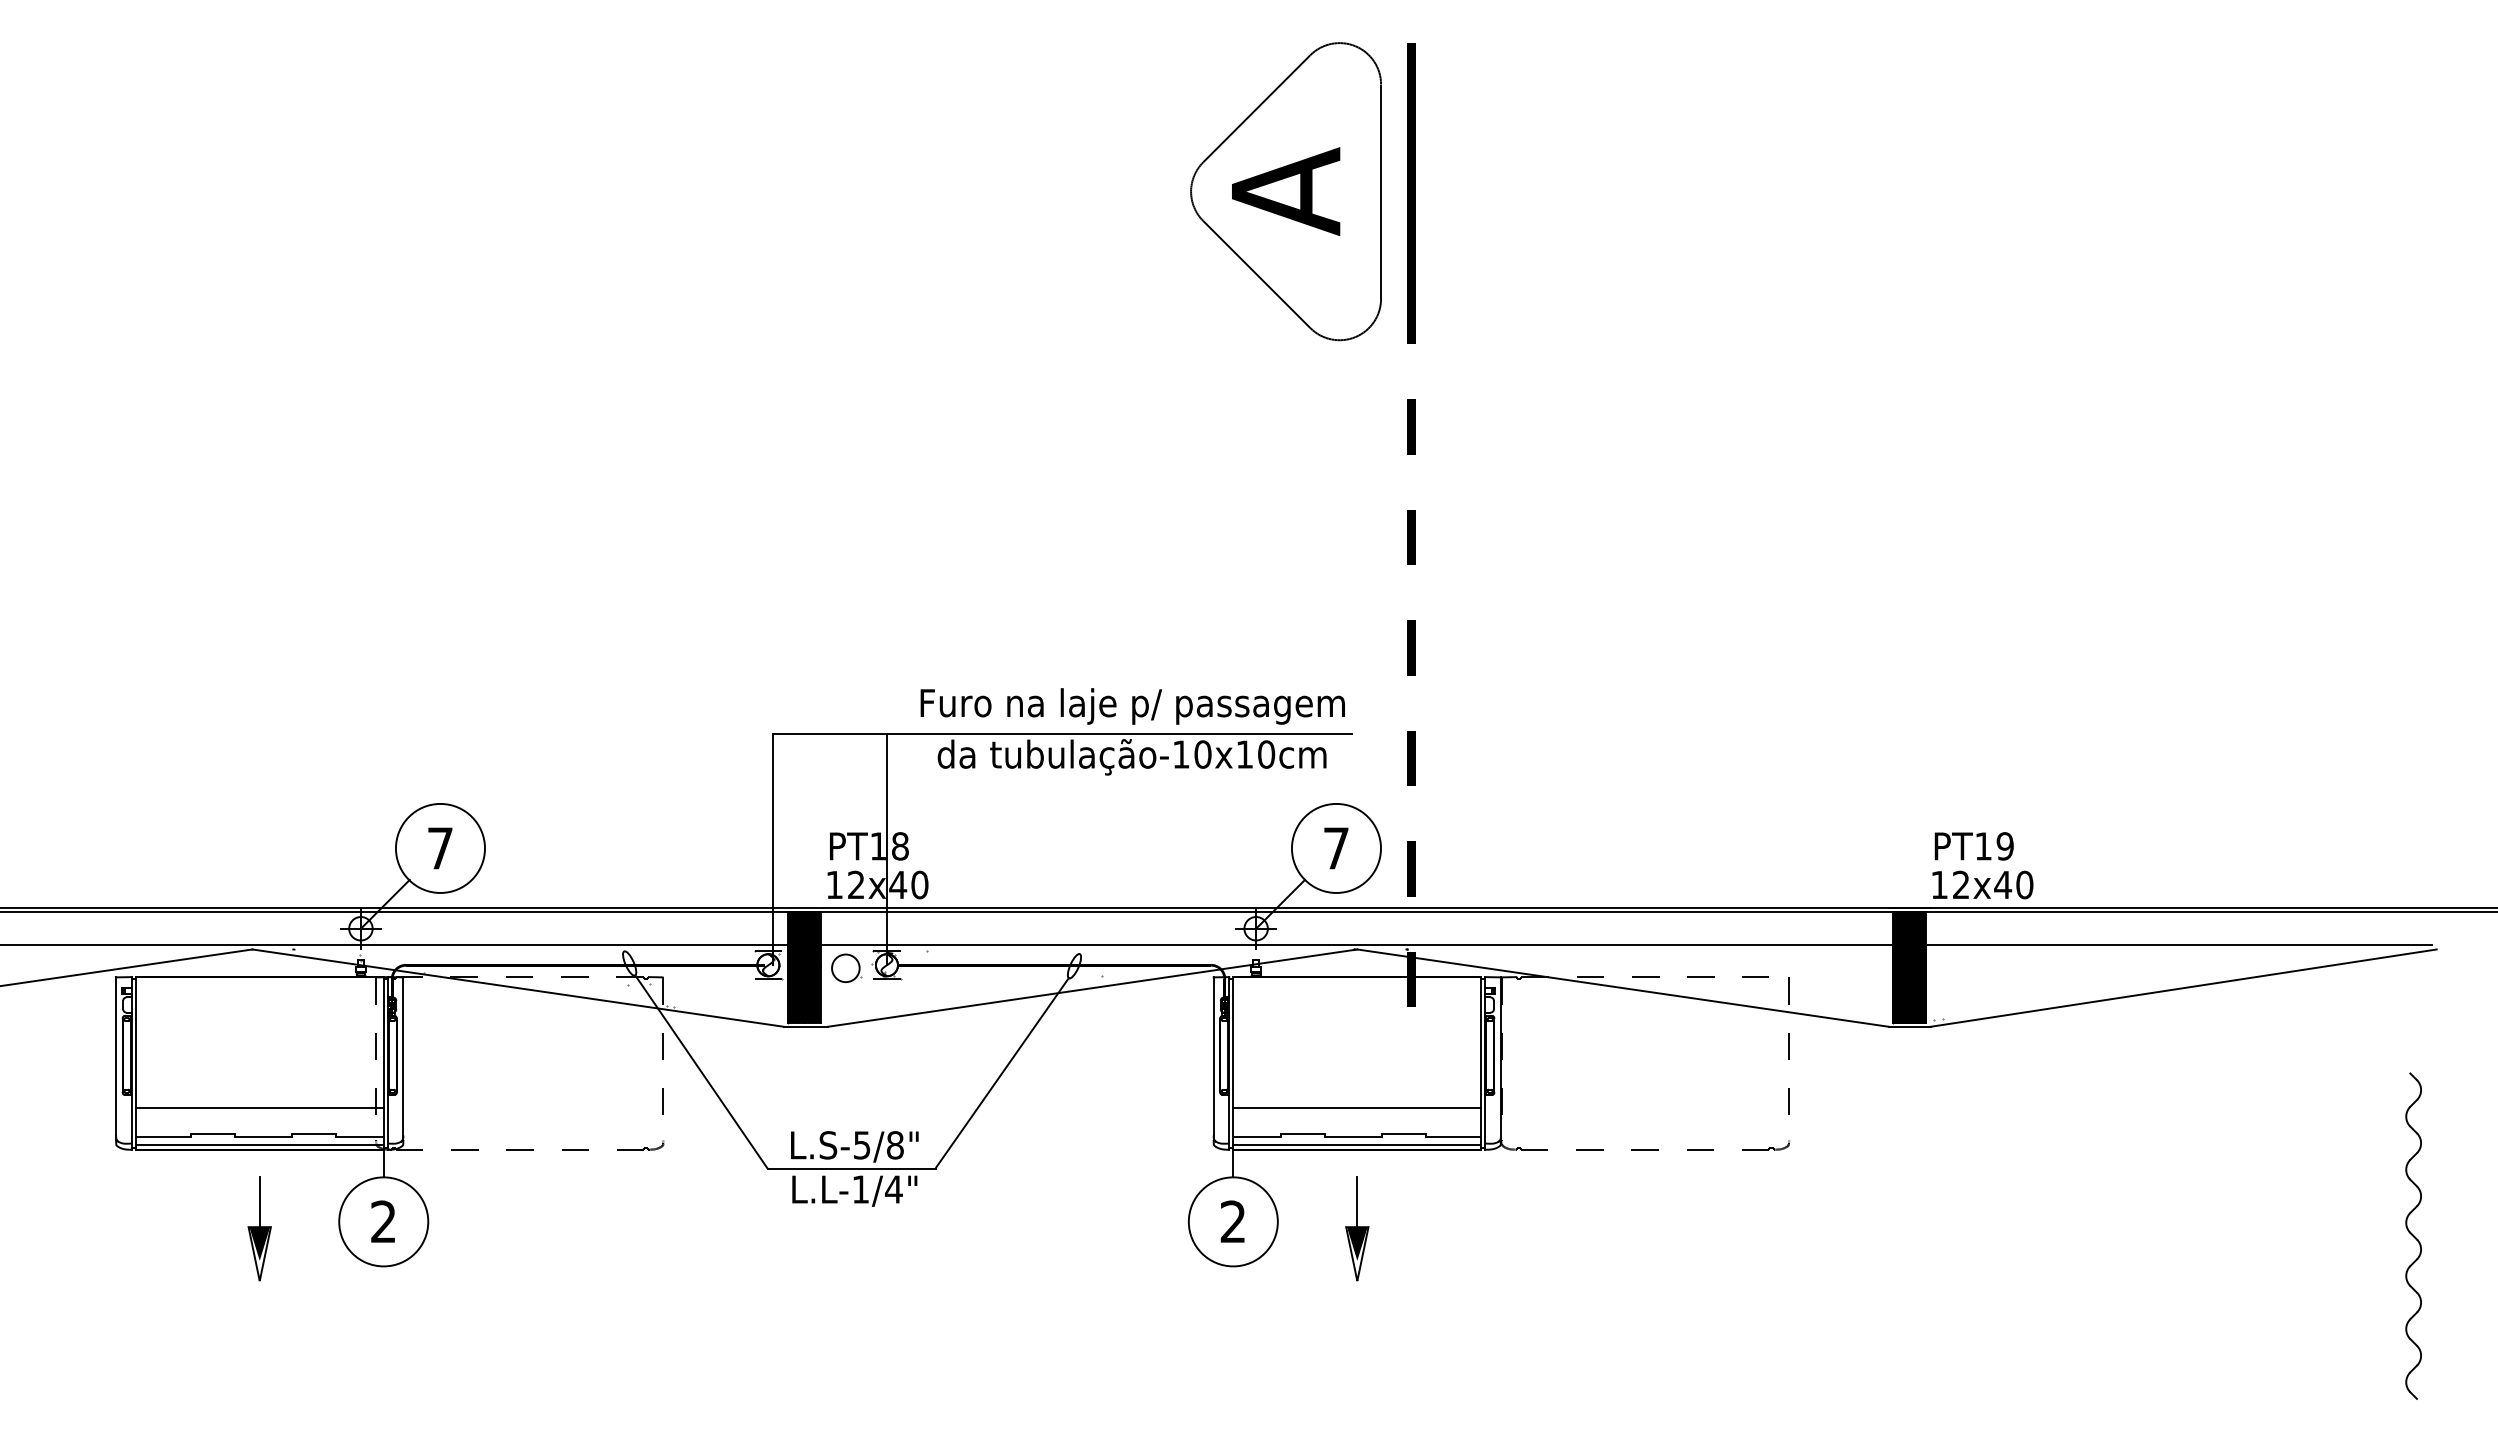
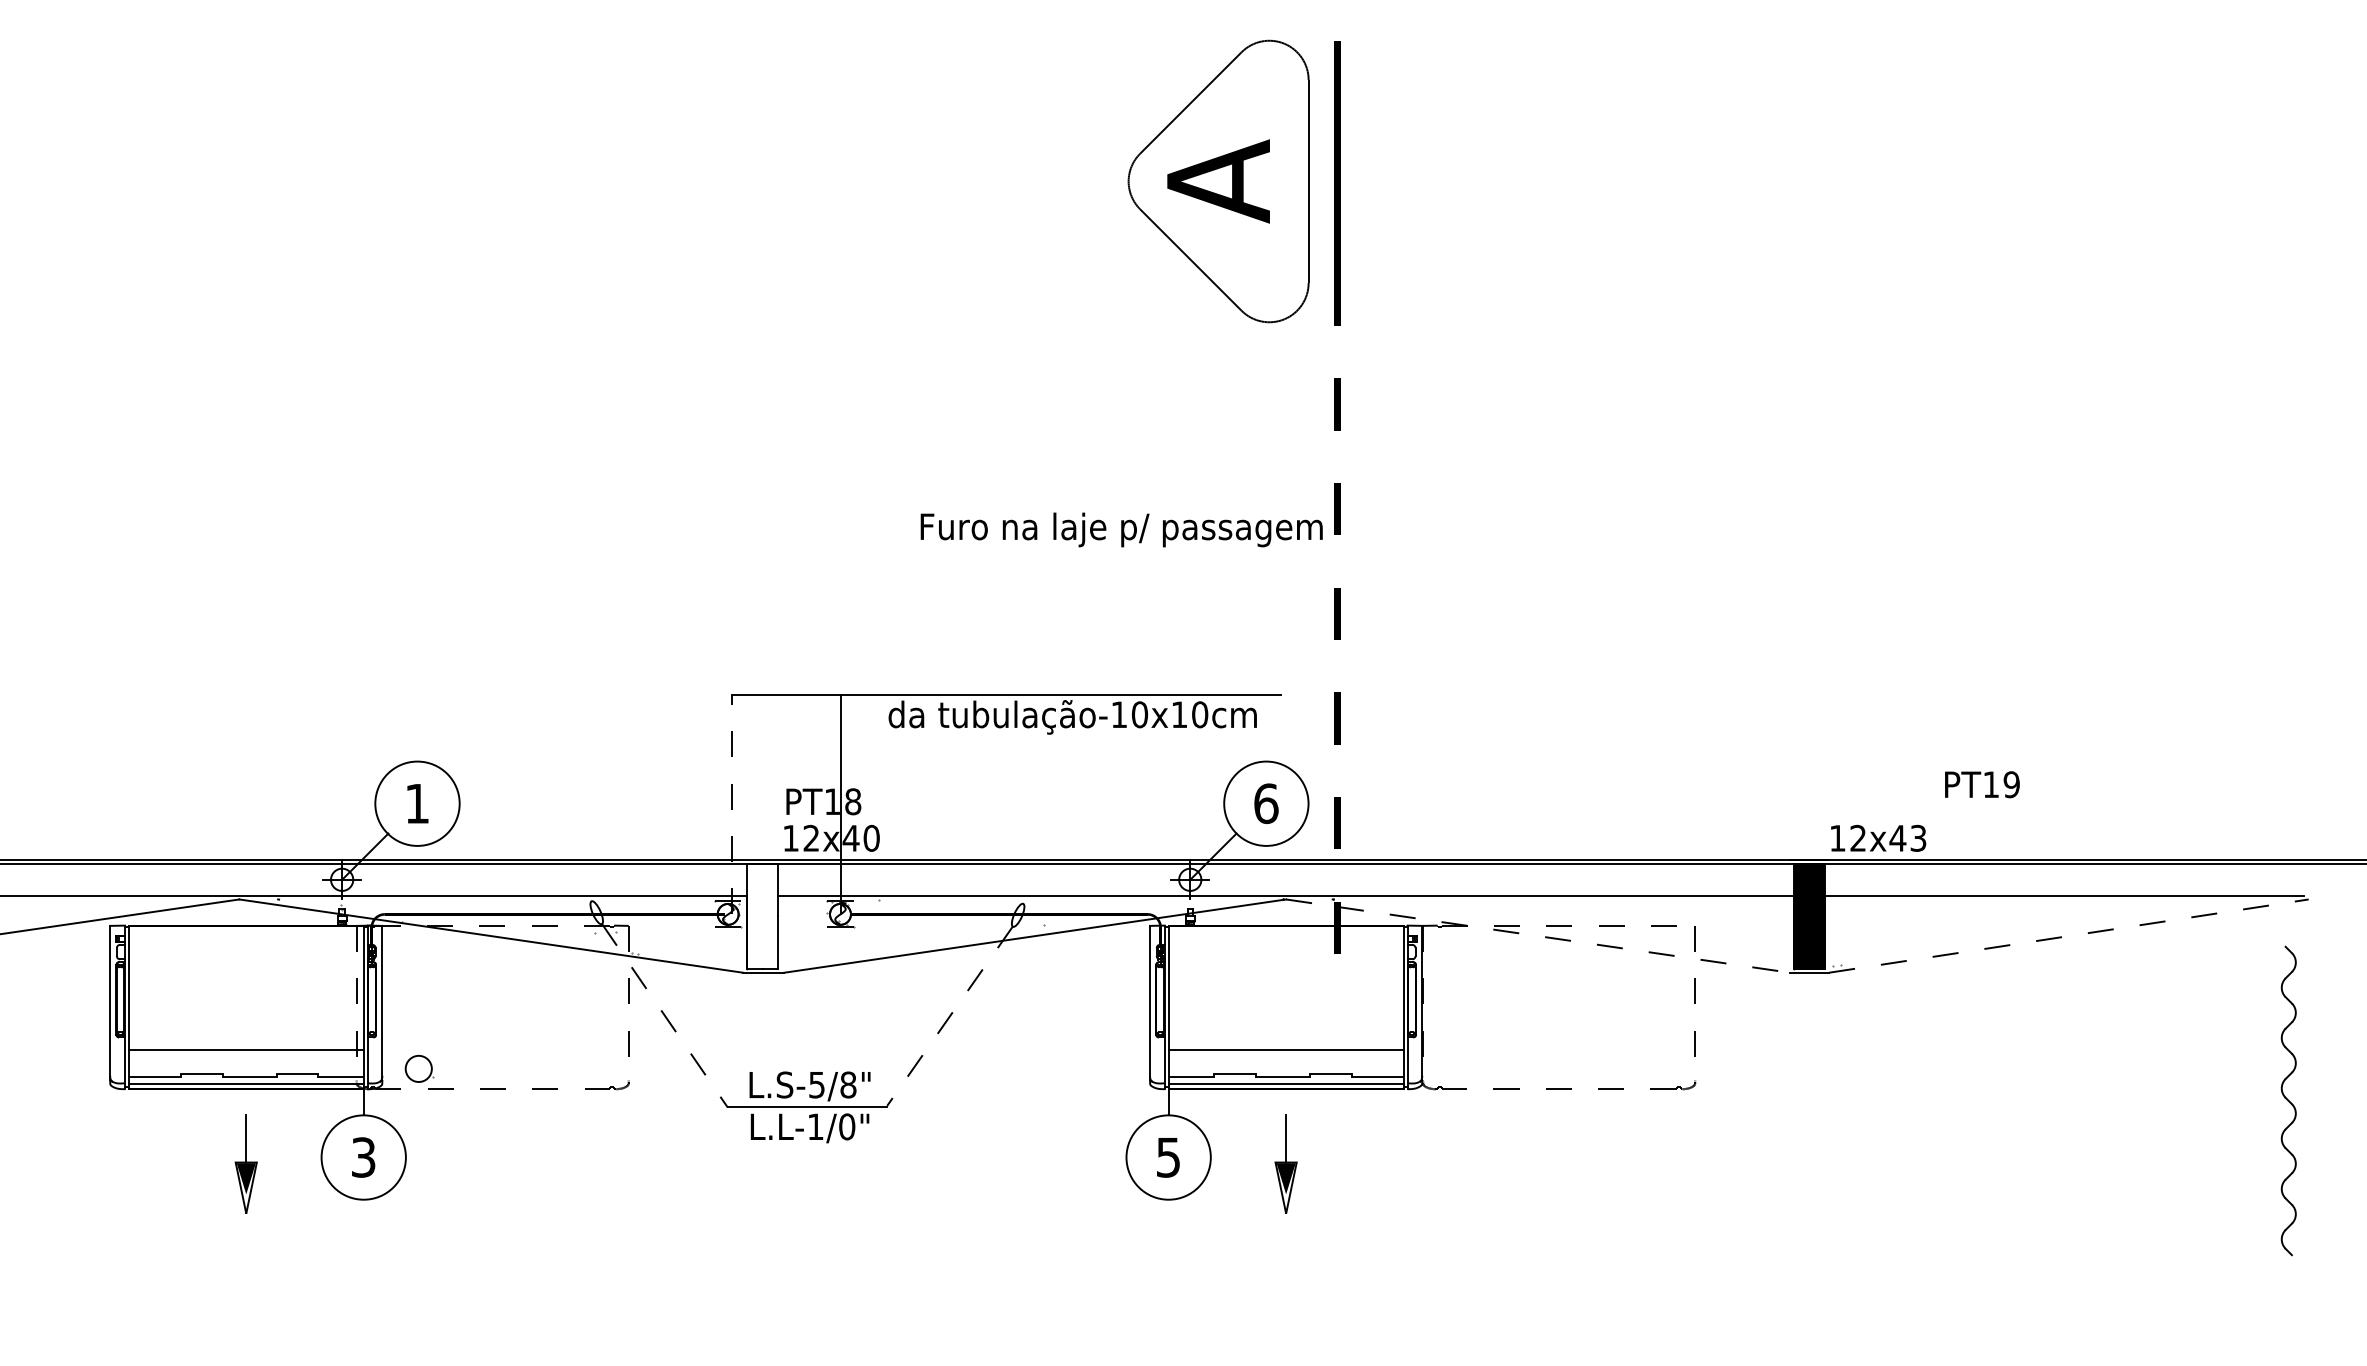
text: (1132, 706) -> (1121, 529), moved
text: (1973, 846) -> (1981, 784), moved
text: (440, 848) -> (417, 803), 7 -> 1
text: (1336, 848) -> (1266, 803), 7 -> 6
line: (772, 849) -> (732, 804), solid -> dashed
text: (2024, 884) -> (1918, 837), 12x40 -> 12x43
fill: (804, 967) -> (762, 916), removed
part: (846, 967) -> (419, 1068), moved
line: (1623, 988) -> (1538, 936), solid -> dashed
line: (2184, 988) -> (2069, 936), solid -> dashed
line: (701, 1072) -> (664, 1016), solid -> dashed
line: (1002, 1072) -> (949, 1016), solid -> dashed
text: (893, 1189) -> (846, 1126), L.L-1/4" -> L.L-1/0"
text: (383, 1221) -> (363, 1157), 2 -> 3
text: (1232, 1221) -> (1167, 1157), 2 -> 5
part: (2413, 1235) -> (2288, 1100), moved

